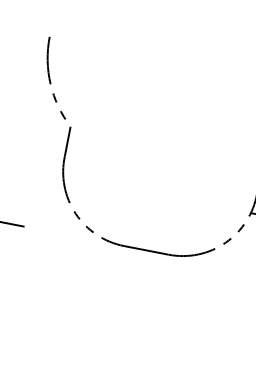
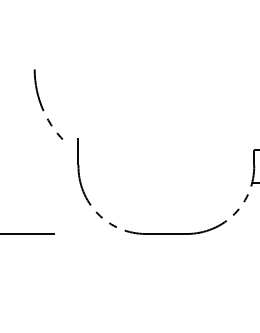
arc: (51, 80) -> (43, 107), moved

